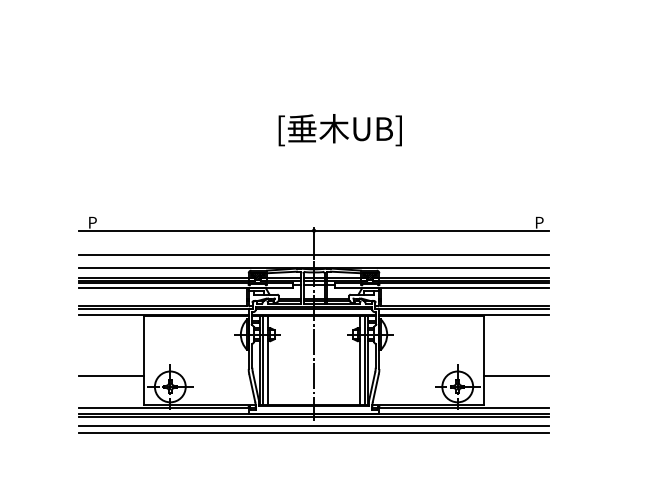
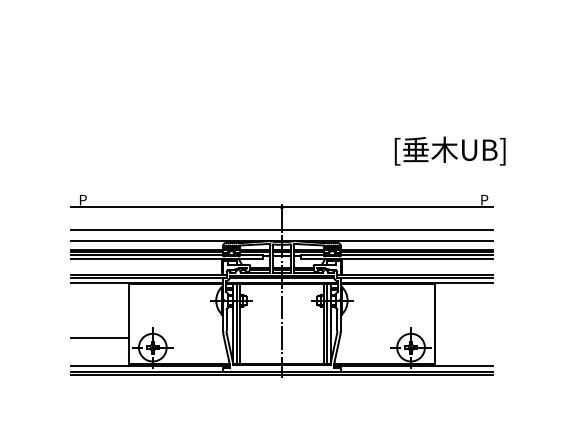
text: (339, 130) -> (449, 151), moved
line: (516, 375) -> (463, 337), removed
line: (313, 426) -> (281, 383), removed
line: (313, 432) -> (281, 388), removed

